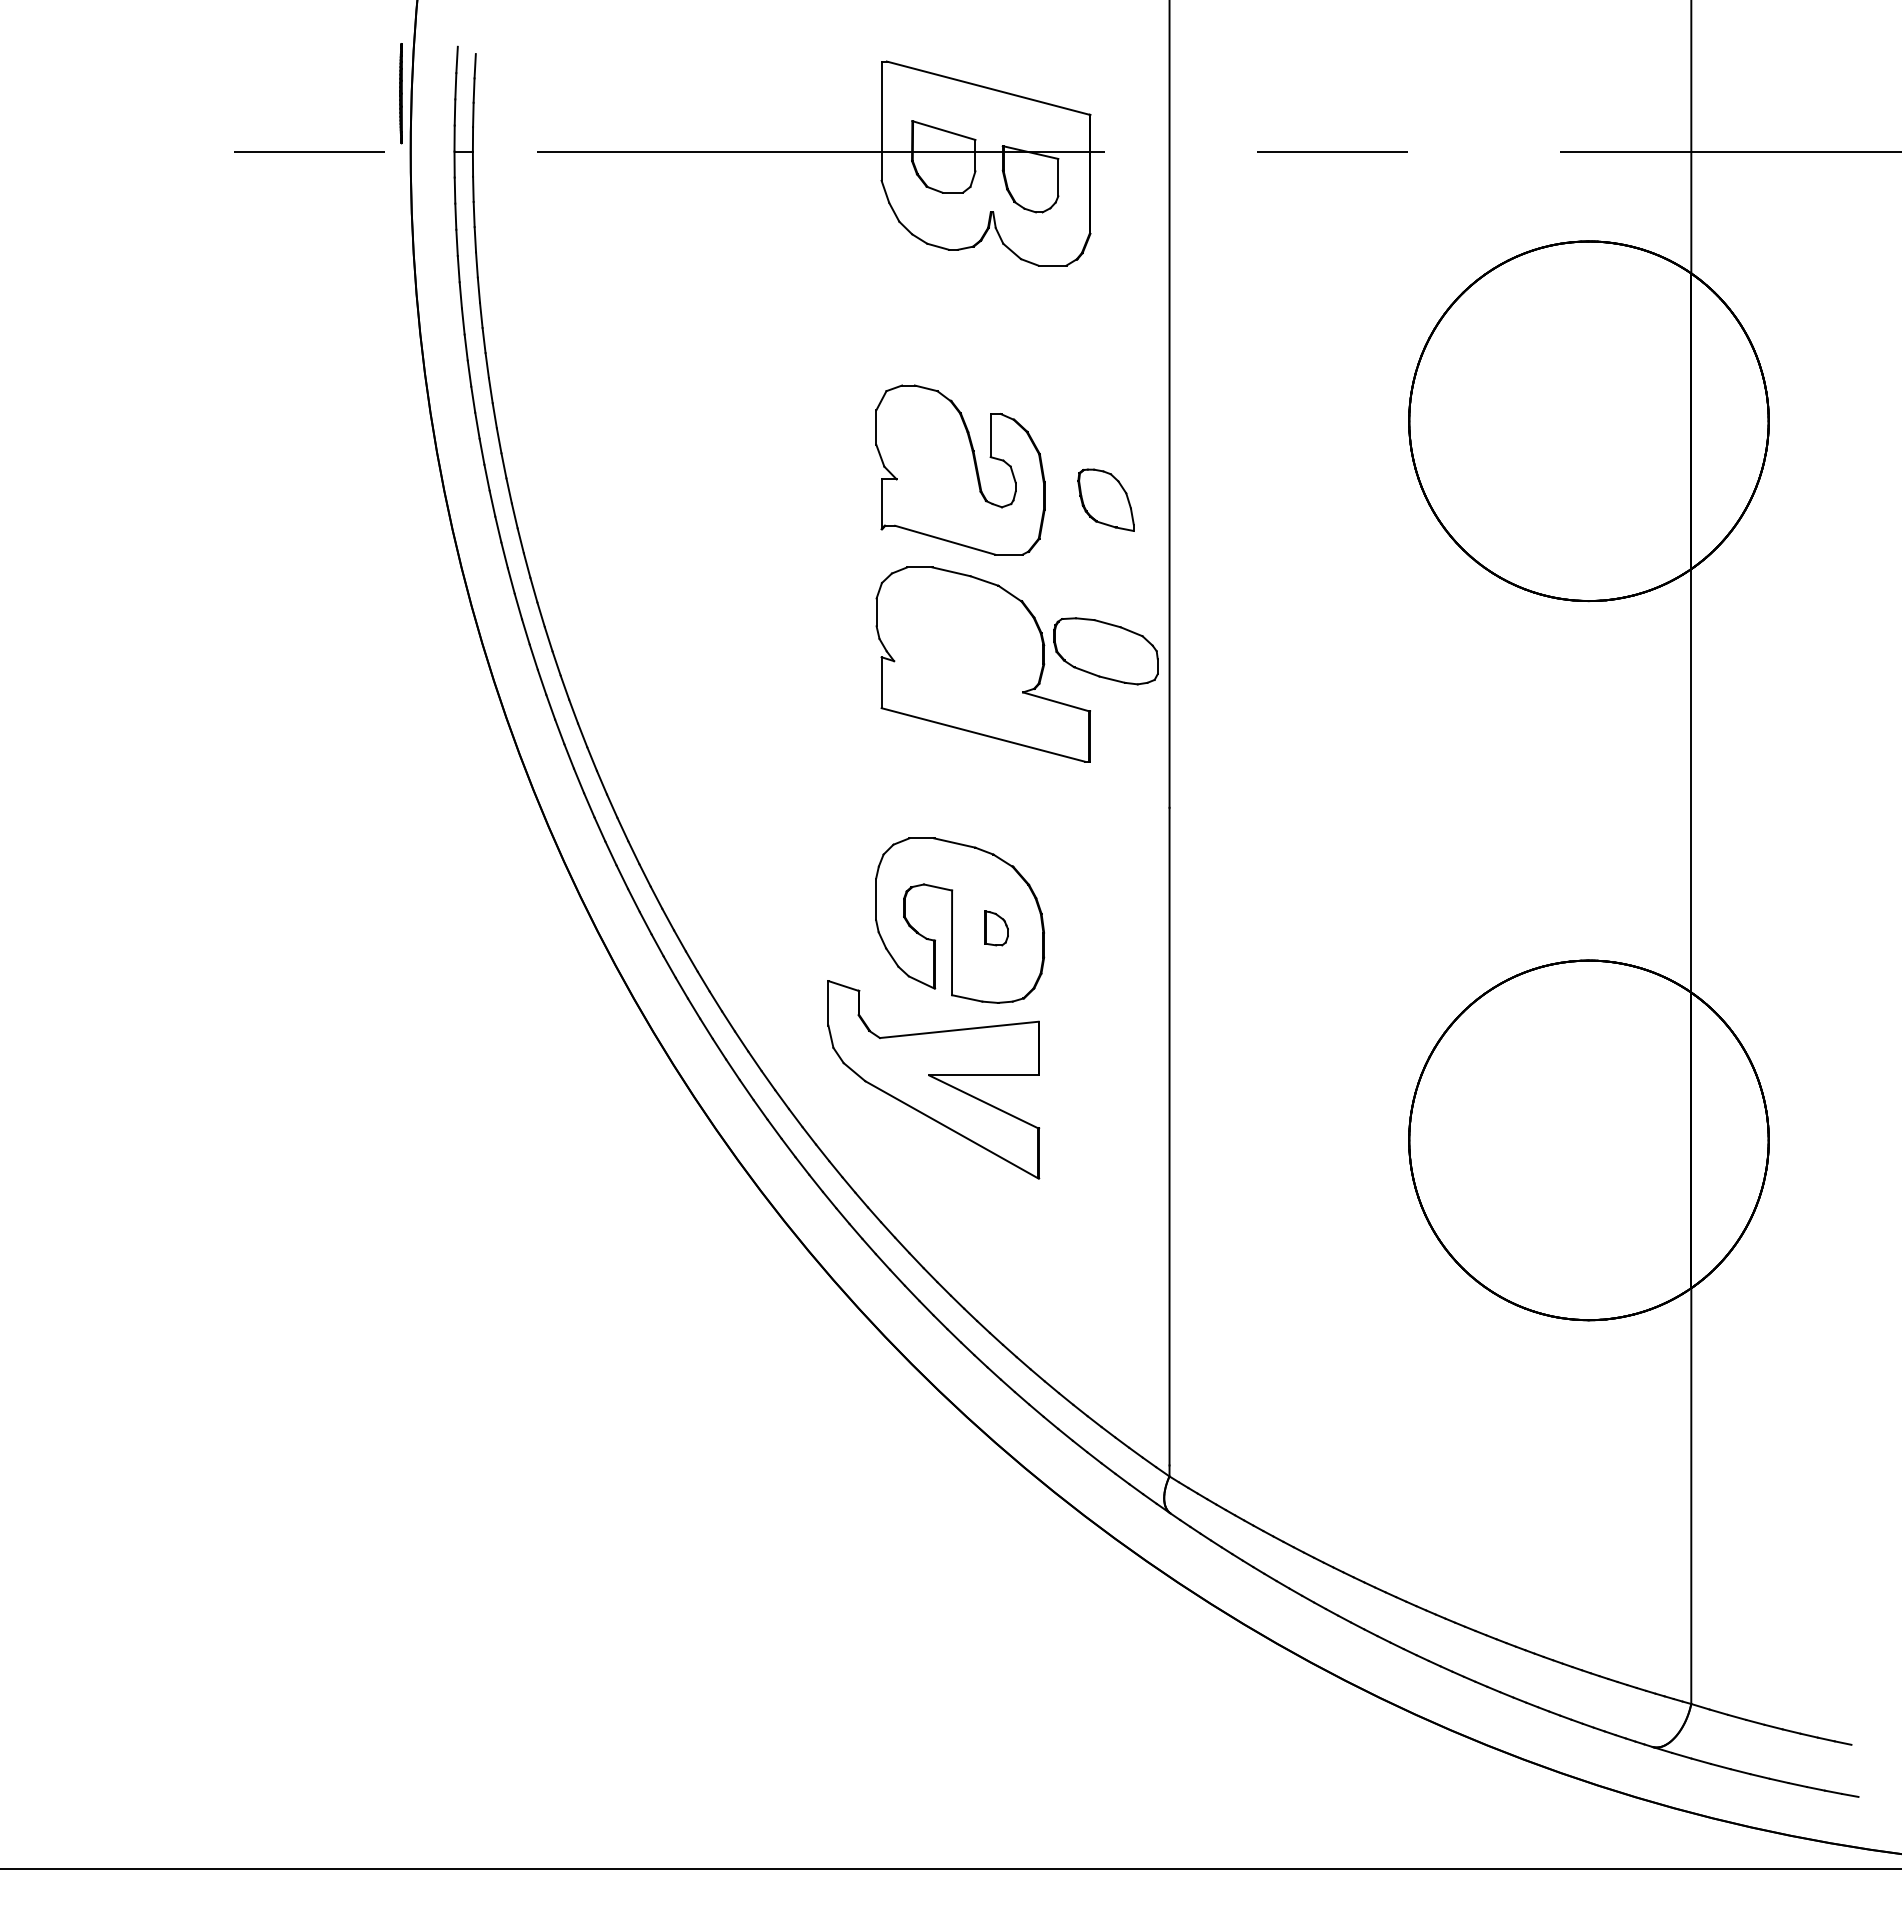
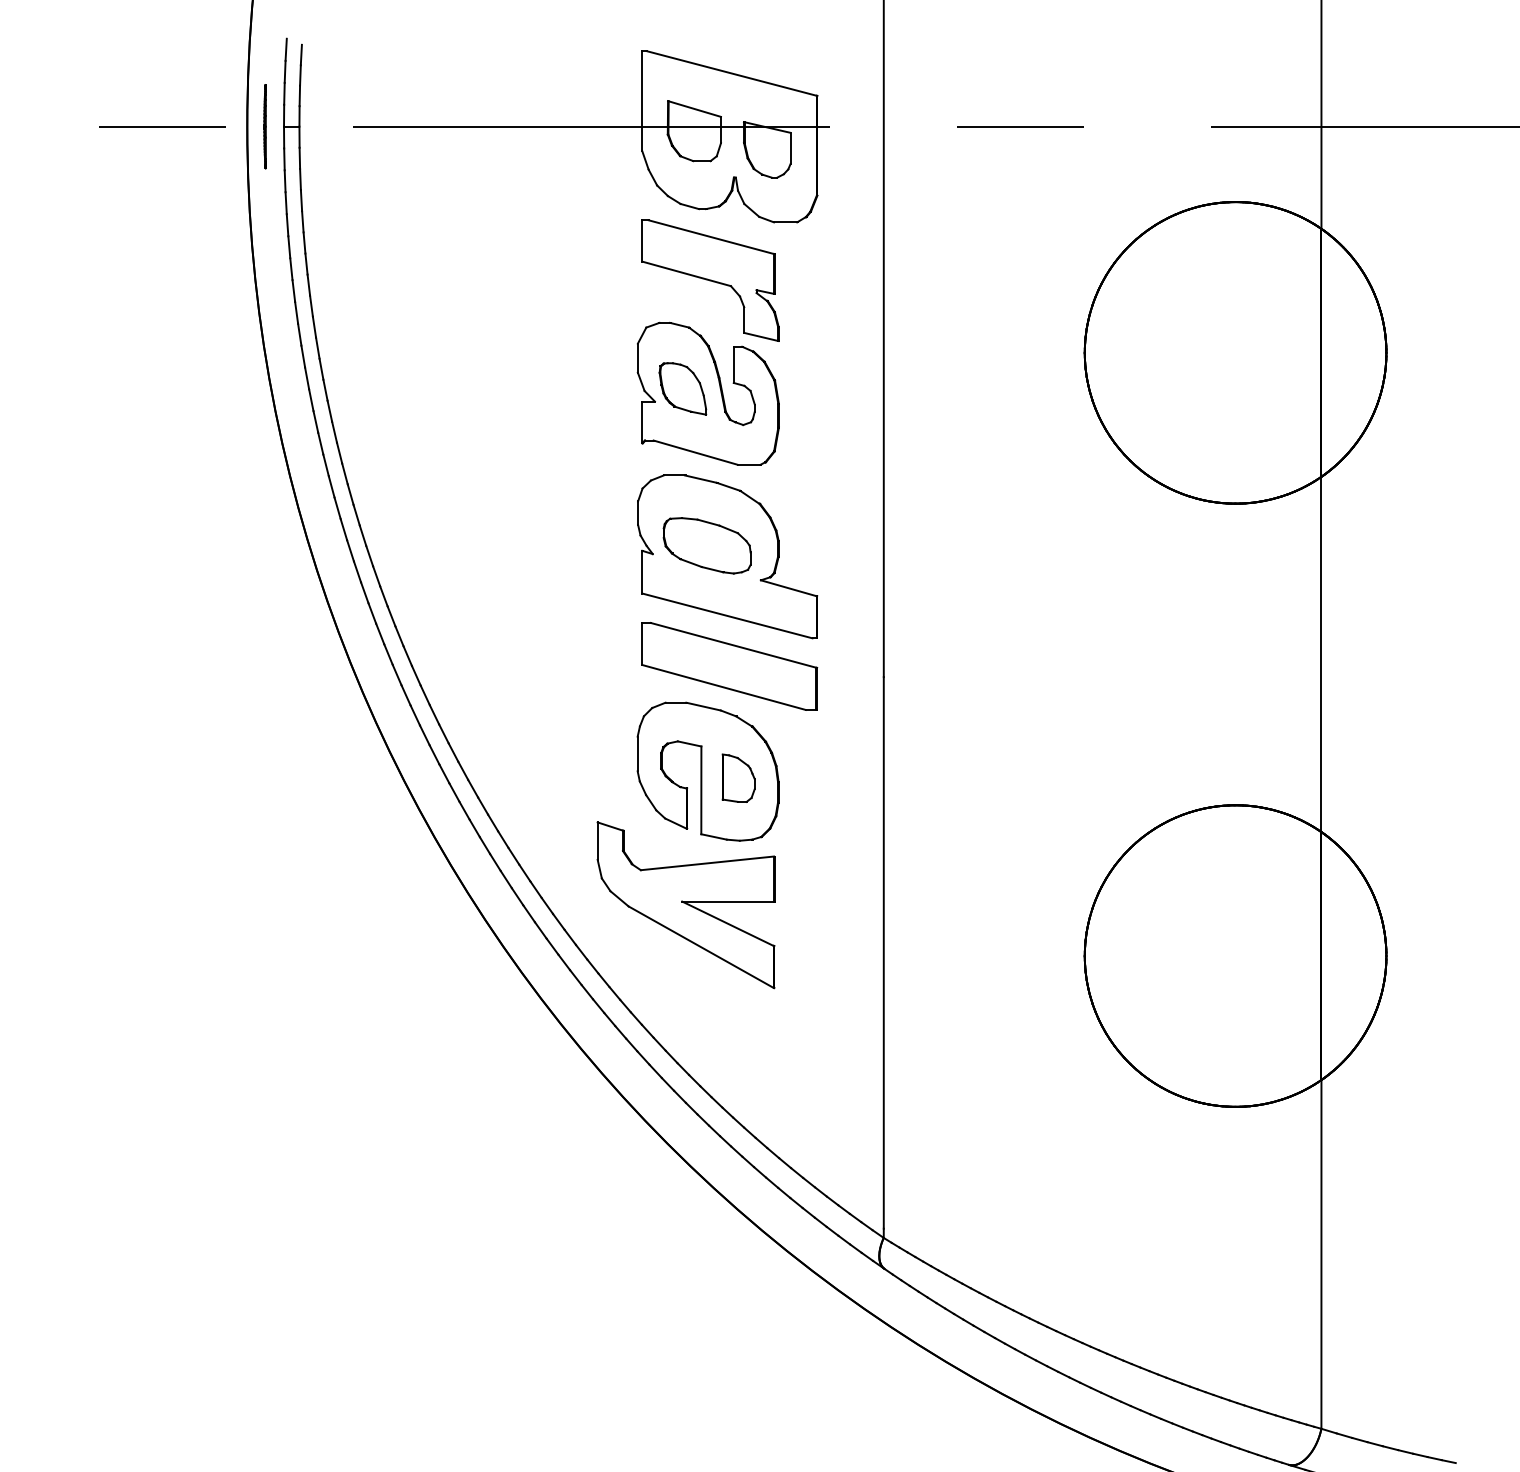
line: (400, 93) -> (264, 126), moved
part: (962, 335) -> (710, 280), added
part: (1105, 499) -> (682, 388), moved
part: (1105, 651) -> (706, 545), moved
part: (985, 794) -> (729, 665), added
part: (996, 928) -> (738, 778), size x1.67

